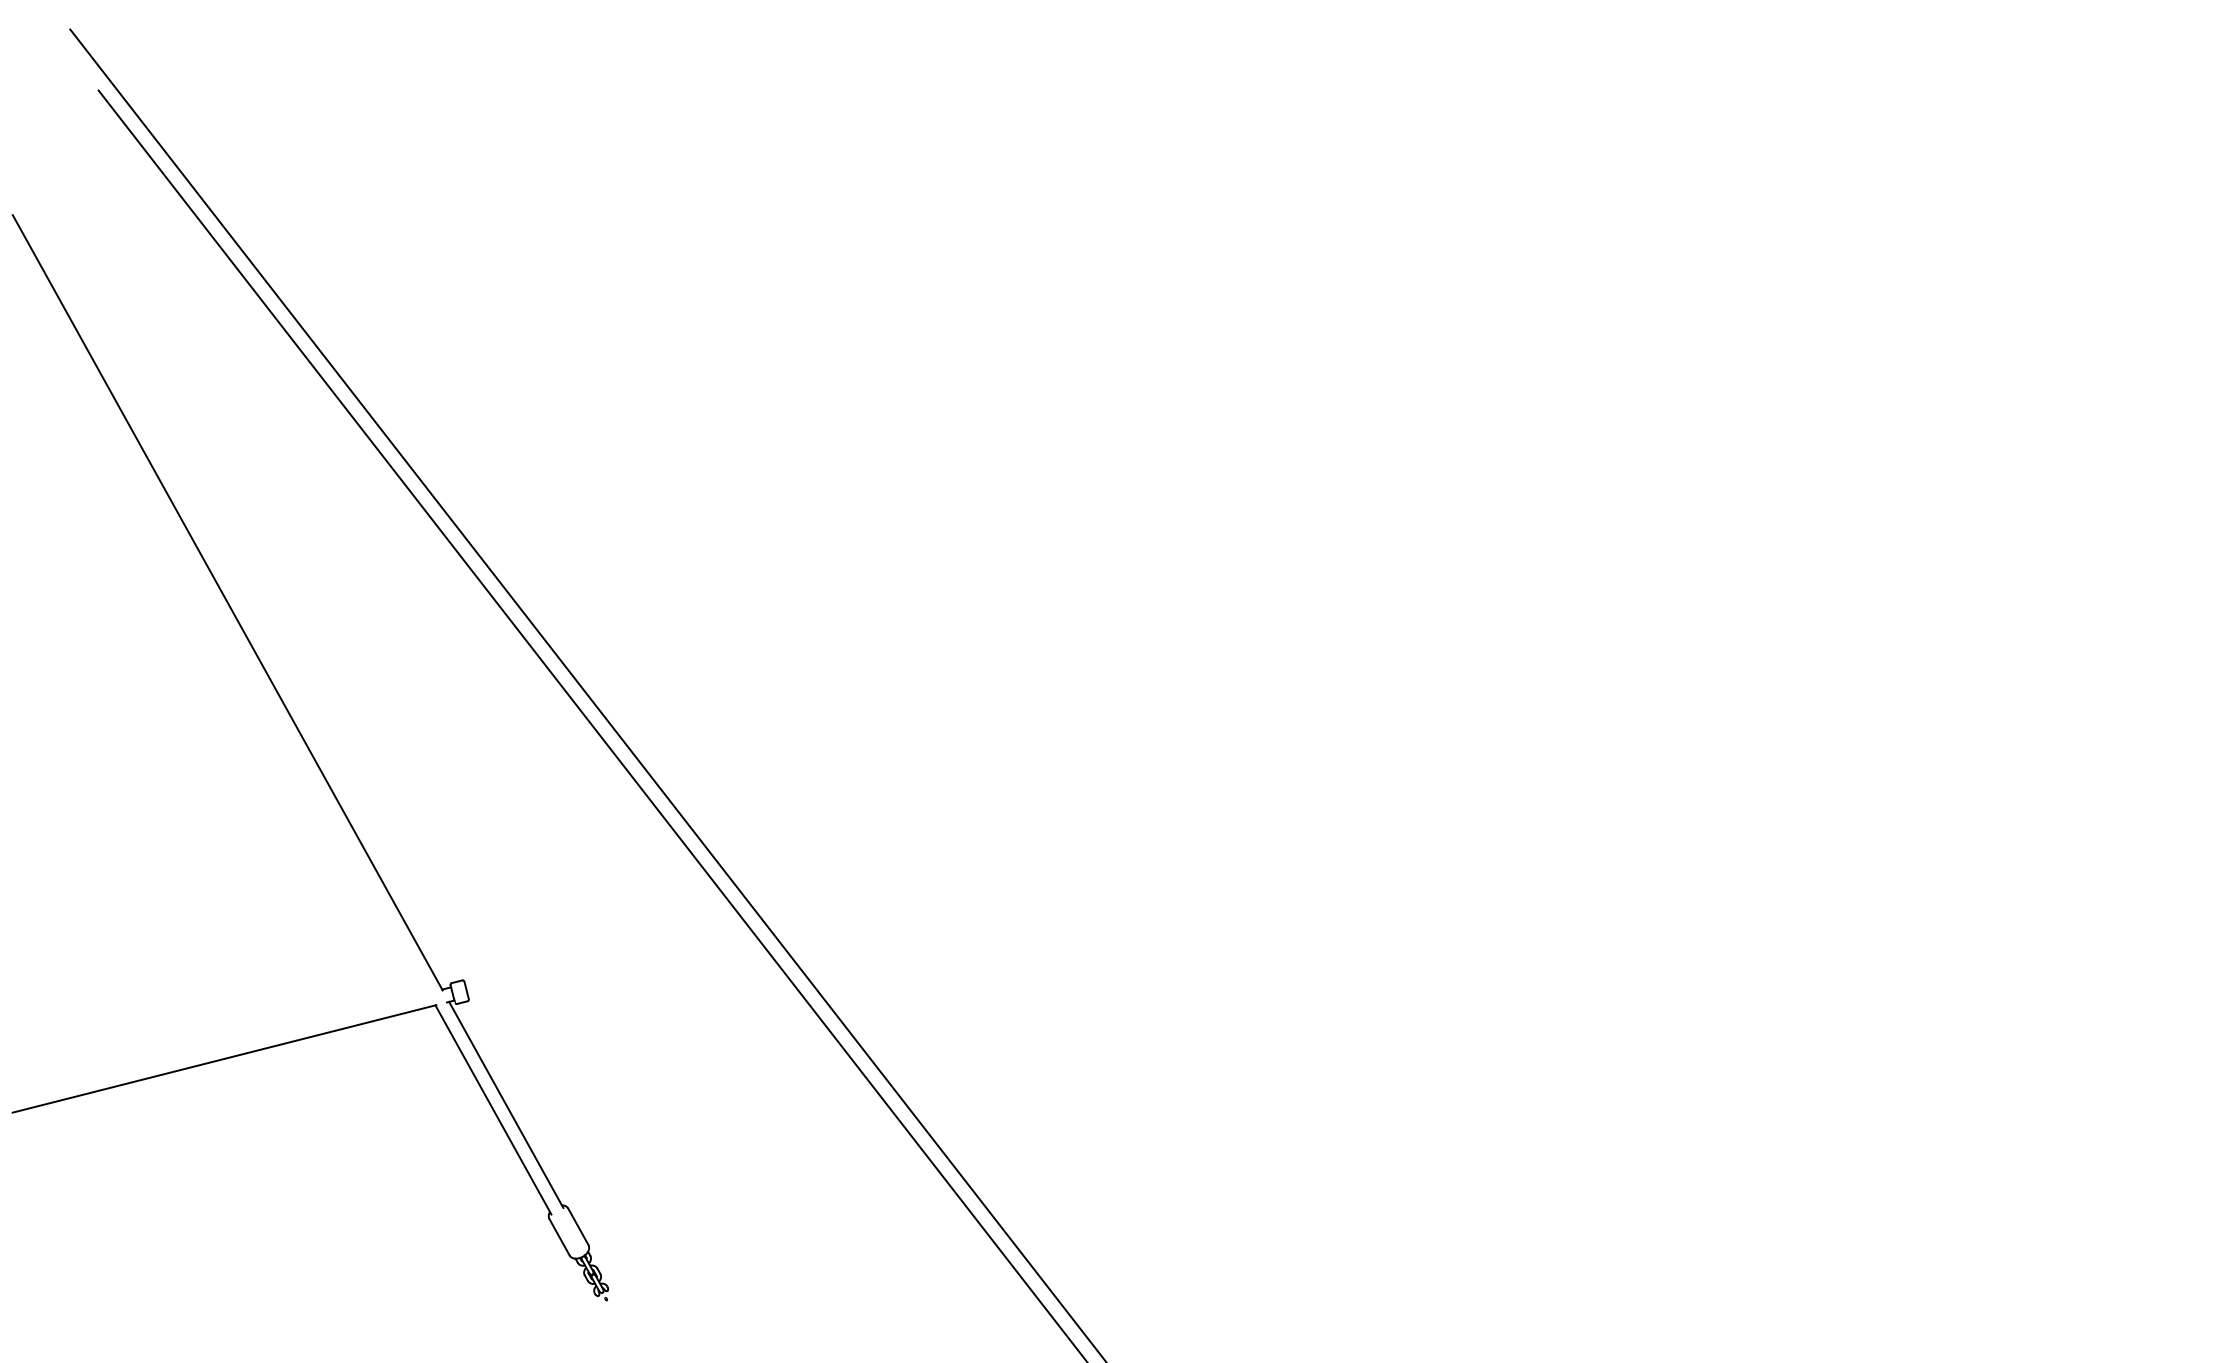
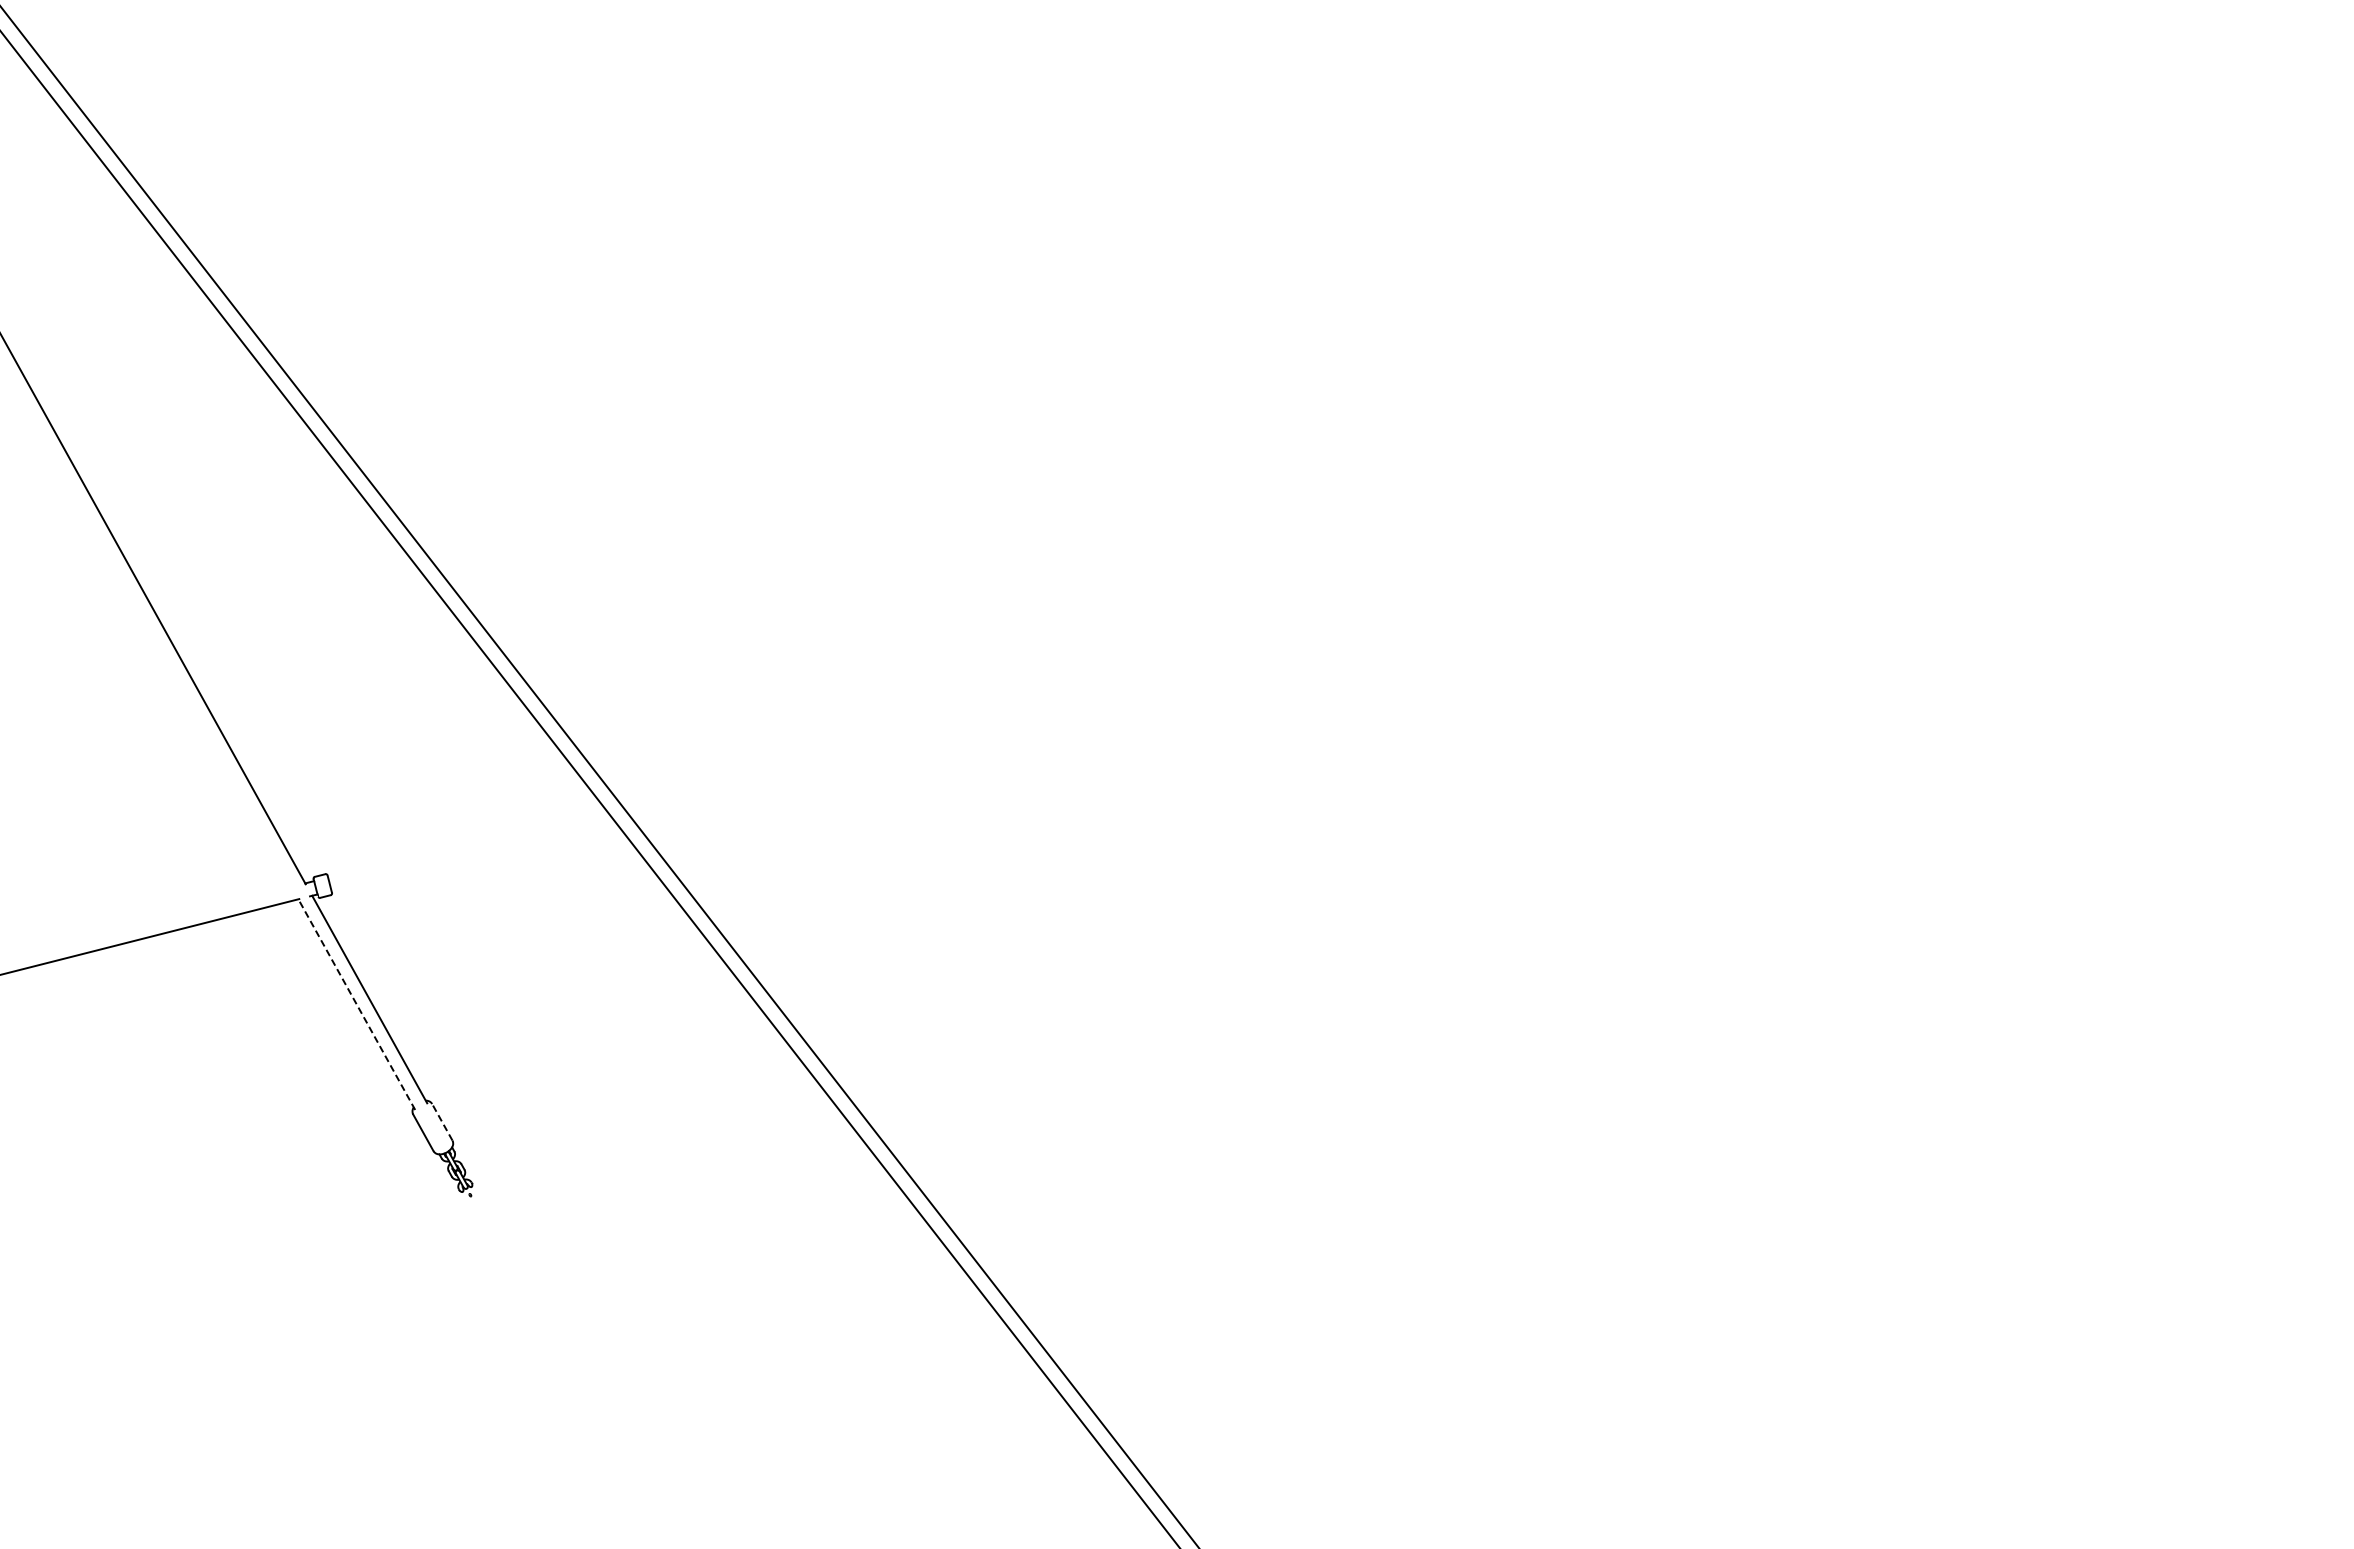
line: (493, 1109) -> (356, 1004), solid -> dashed
line: (578, 1227) -> (442, 1122), solid -> dashed

